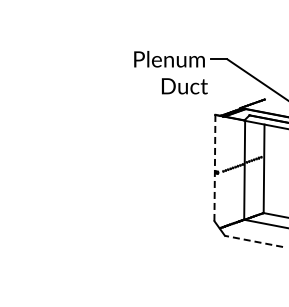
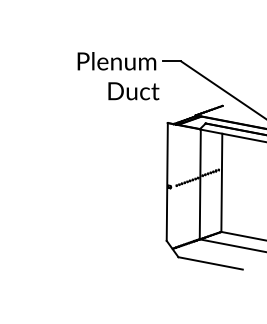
line: (214, 168) -> (166, 182), dashed -> solid
line: (253, 241) -> (210, 263), dashed -> solid

